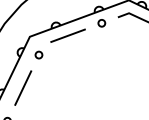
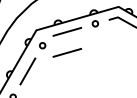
line: (70, 61) -> (67, 52), added

